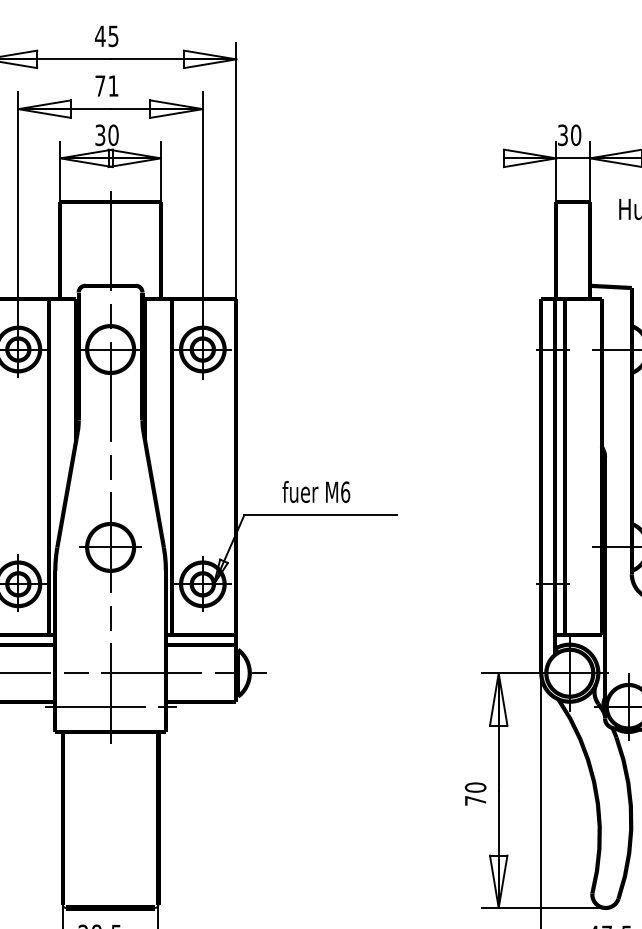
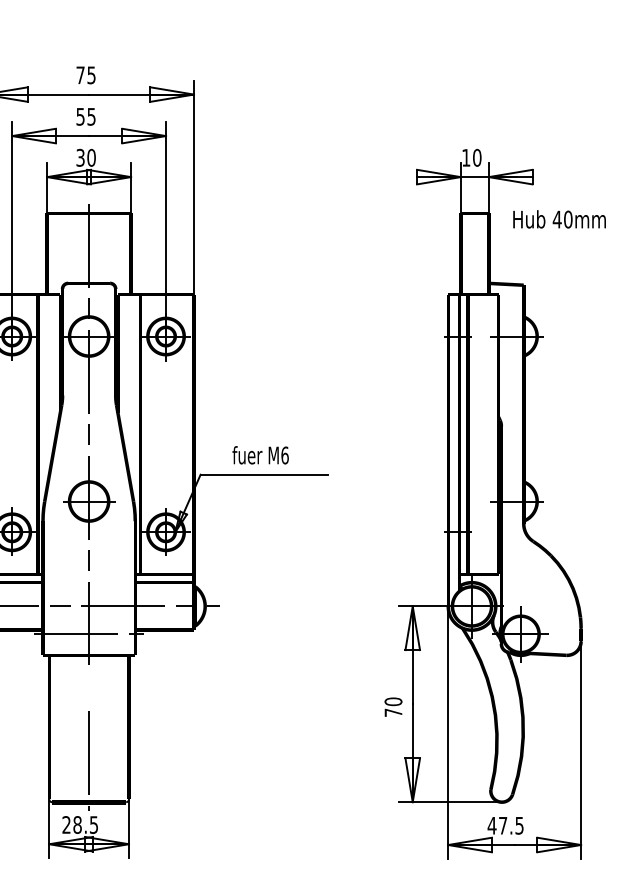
text: (100, 35) -> (80, 74), 45 -> 75
text: (106, 85) -> (85, 116), 71 -> 55
text: (563, 134) -> (466, 157), 30 -> 10
line: (111, 859) -> (89, 761), added

